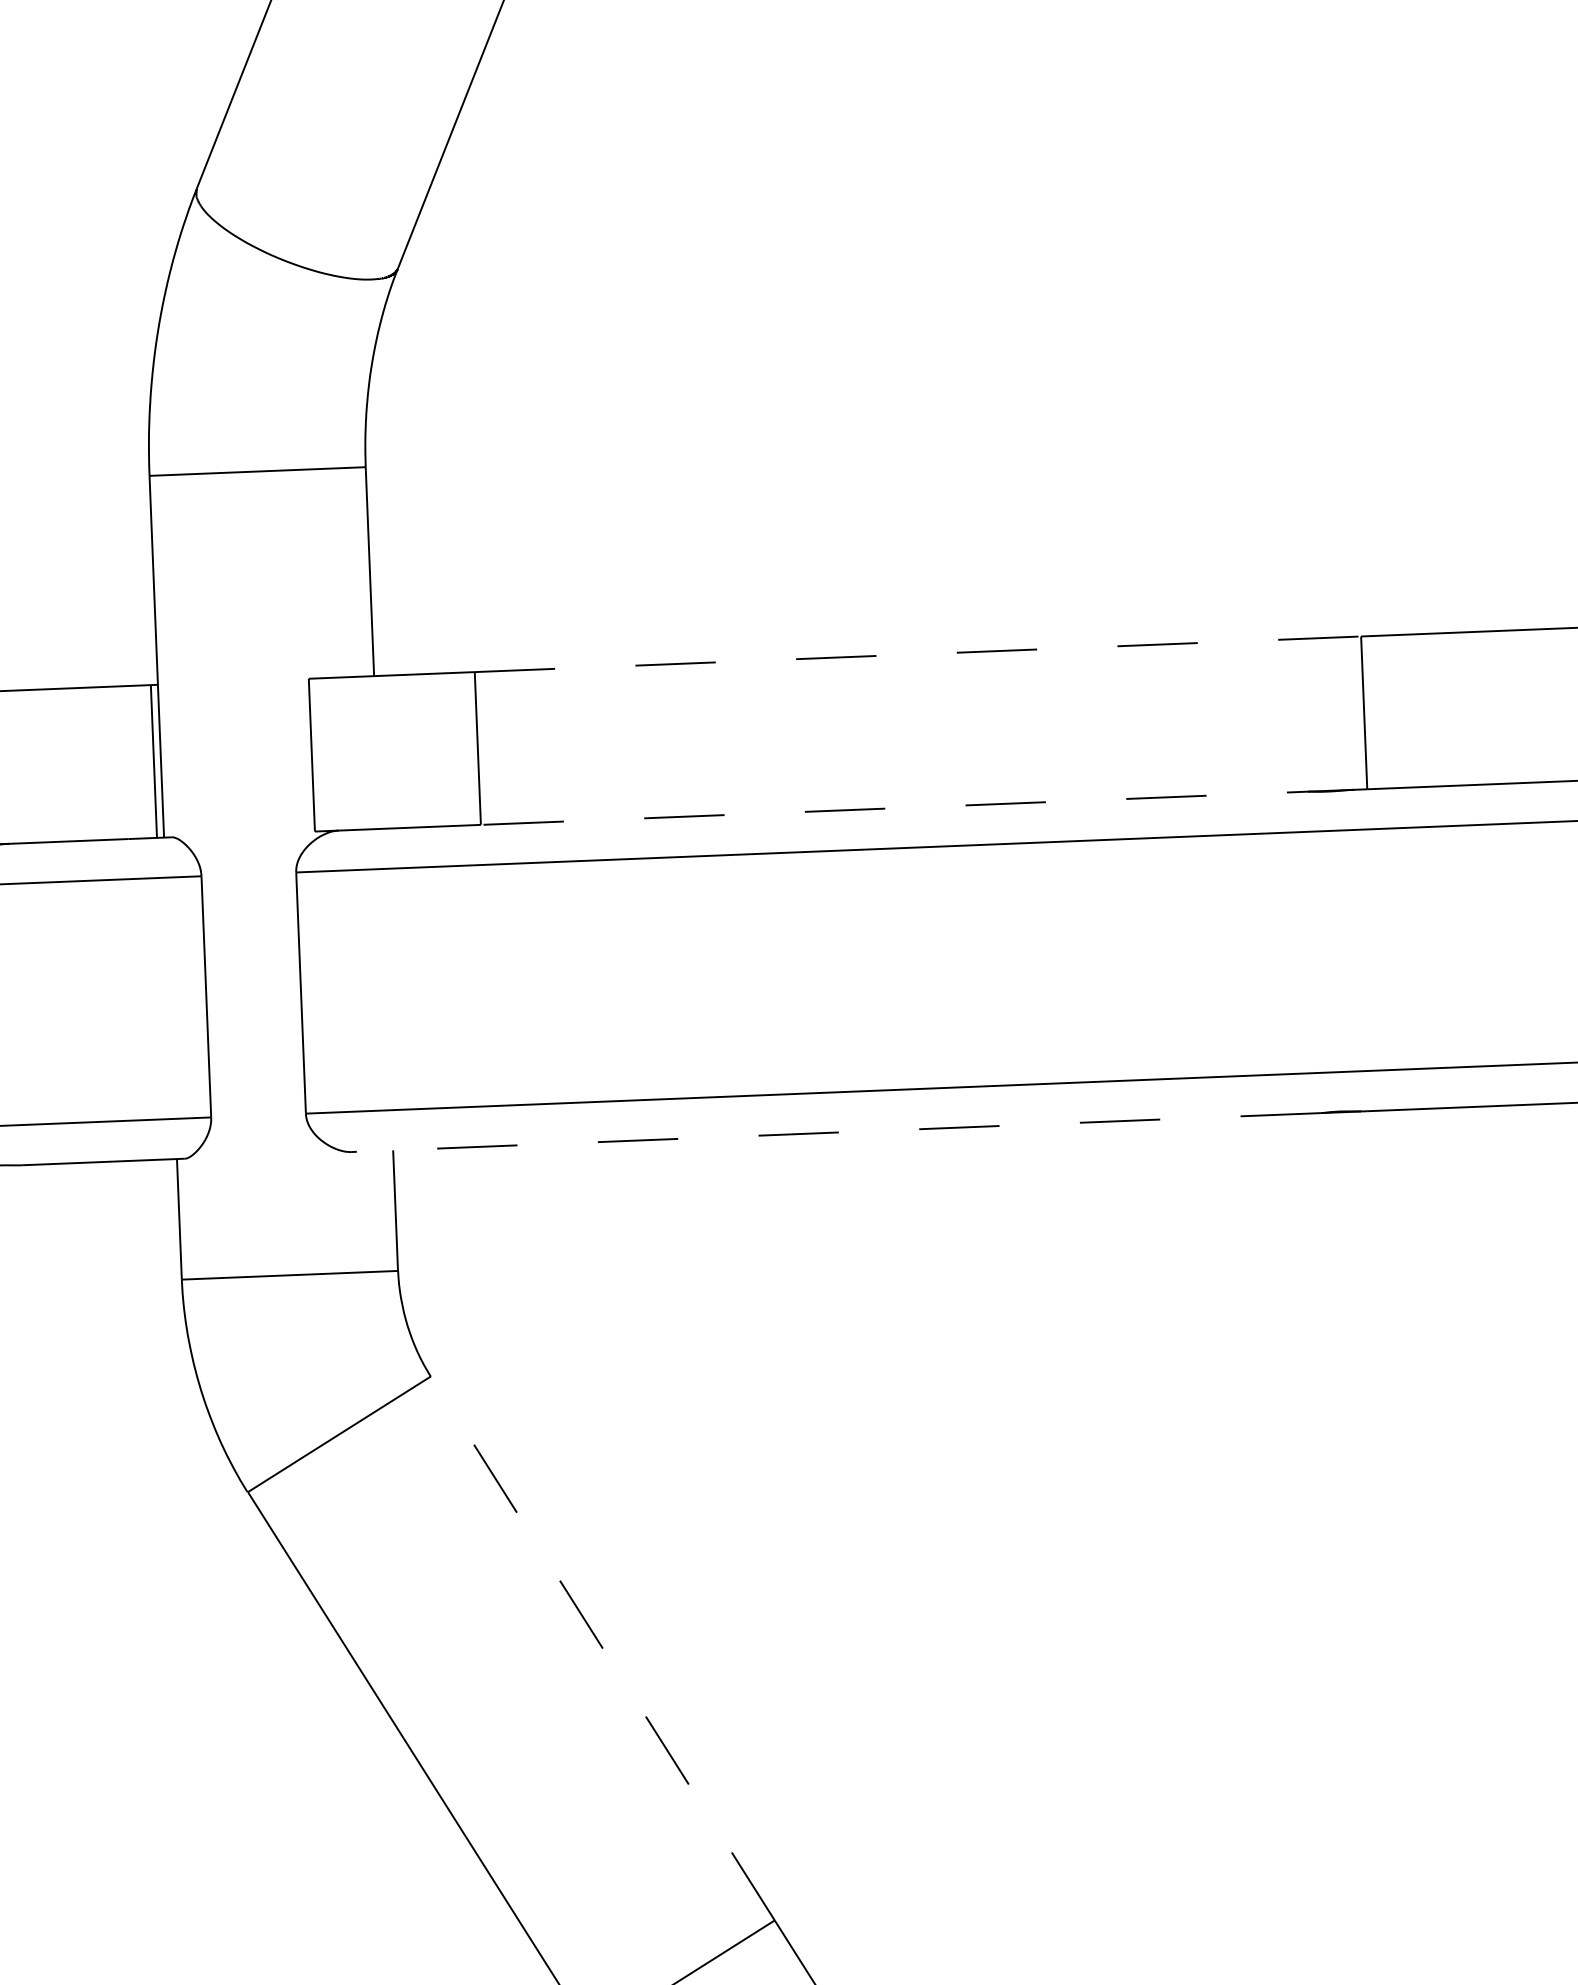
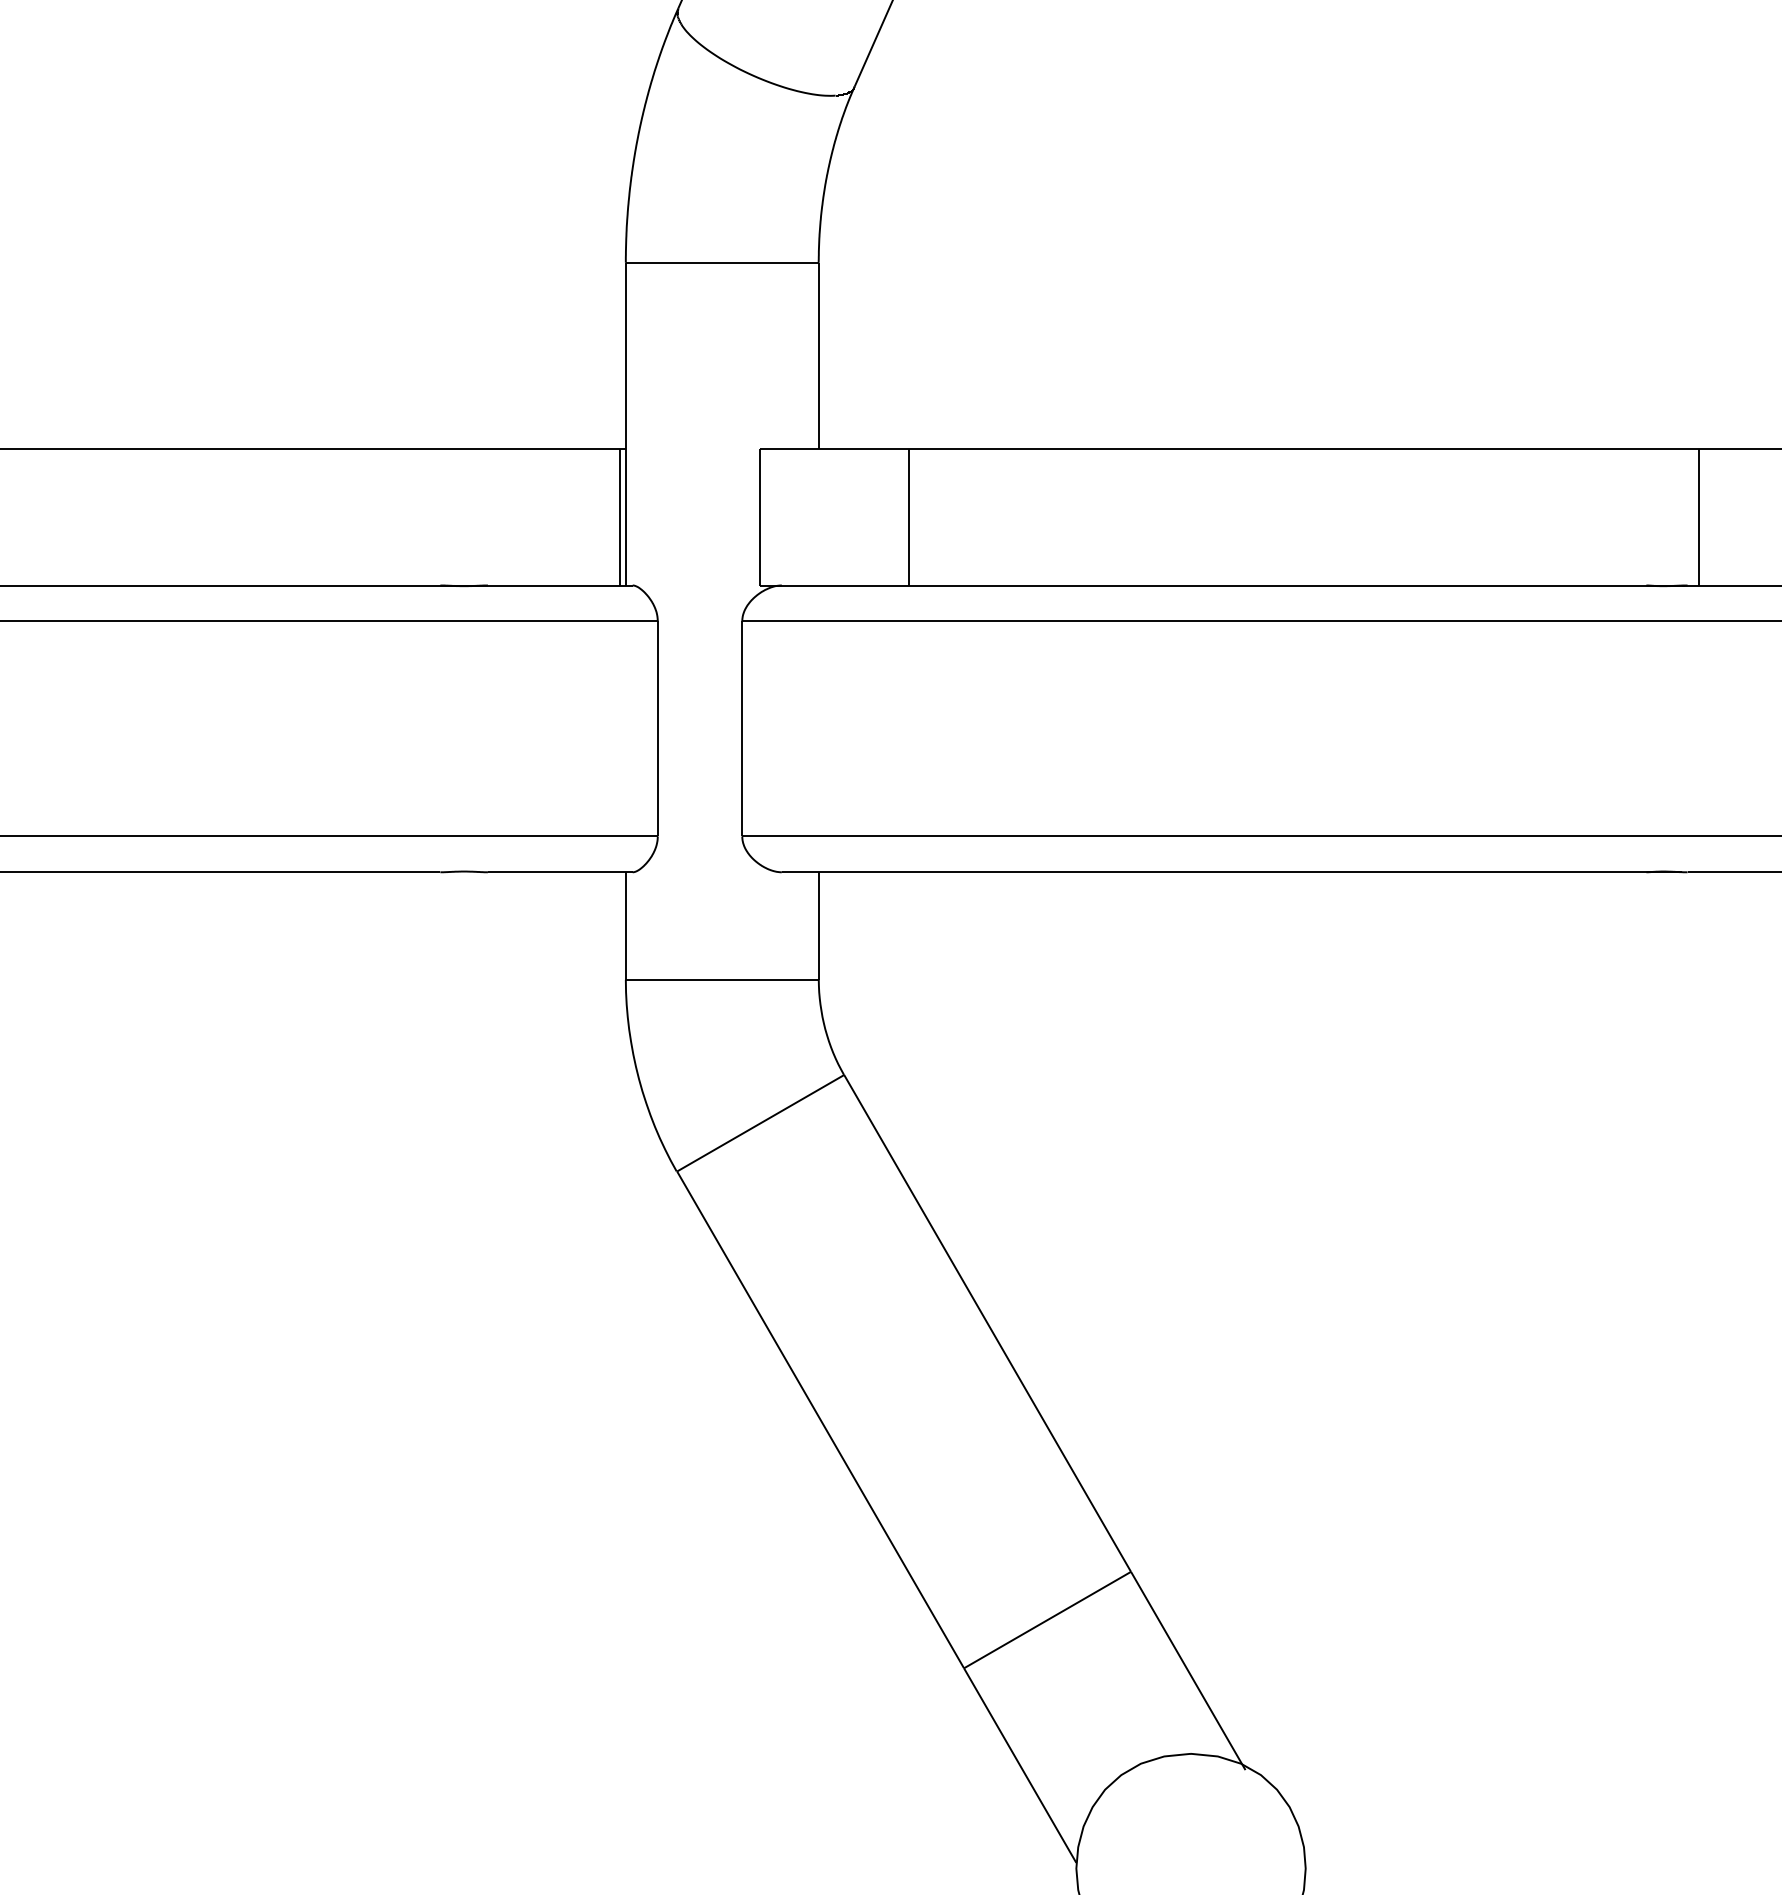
line: (918, 654) -> (1304, 449), dashed -> solid
line: (923, 807) -> (1303, 585), dashed -> solid
line: (835, 1132) -> (1213, 872), dashed -> solid
line: (602, 1648) -> (987, 1323), dashed -> solid

